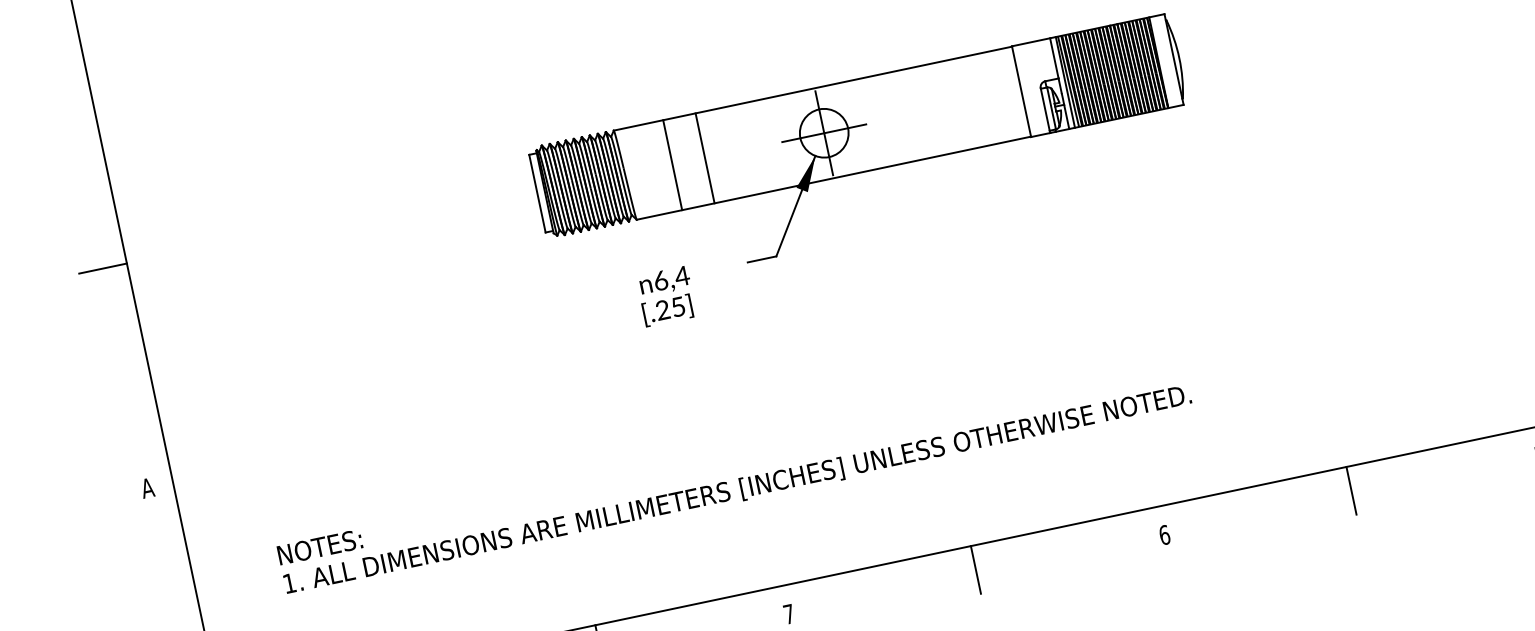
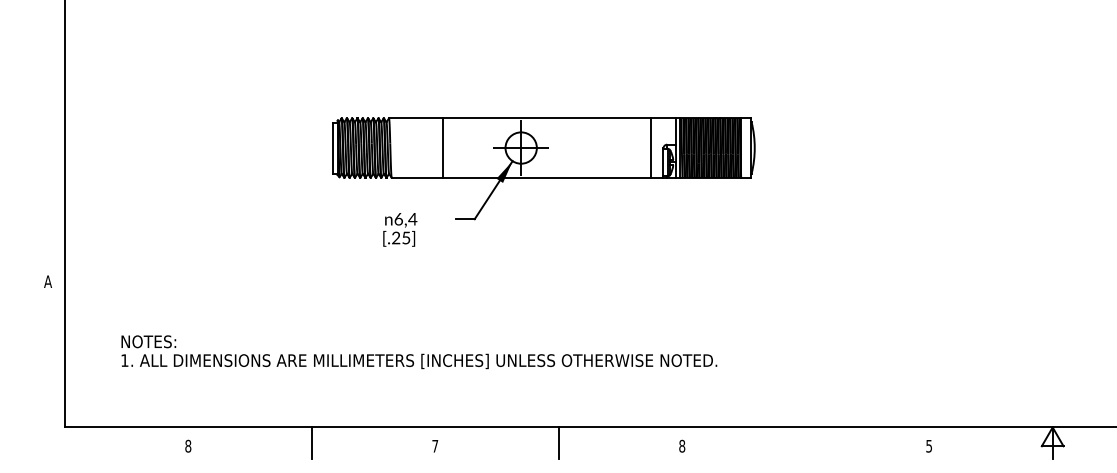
line: (672, 164) -> (421, 147), removed
line: (102, 268) -> (48, 137), removed
line: (1350, 489) -> (805, 442), removed
text: (1164, 533) -> (682, 445), 6 -> 8

